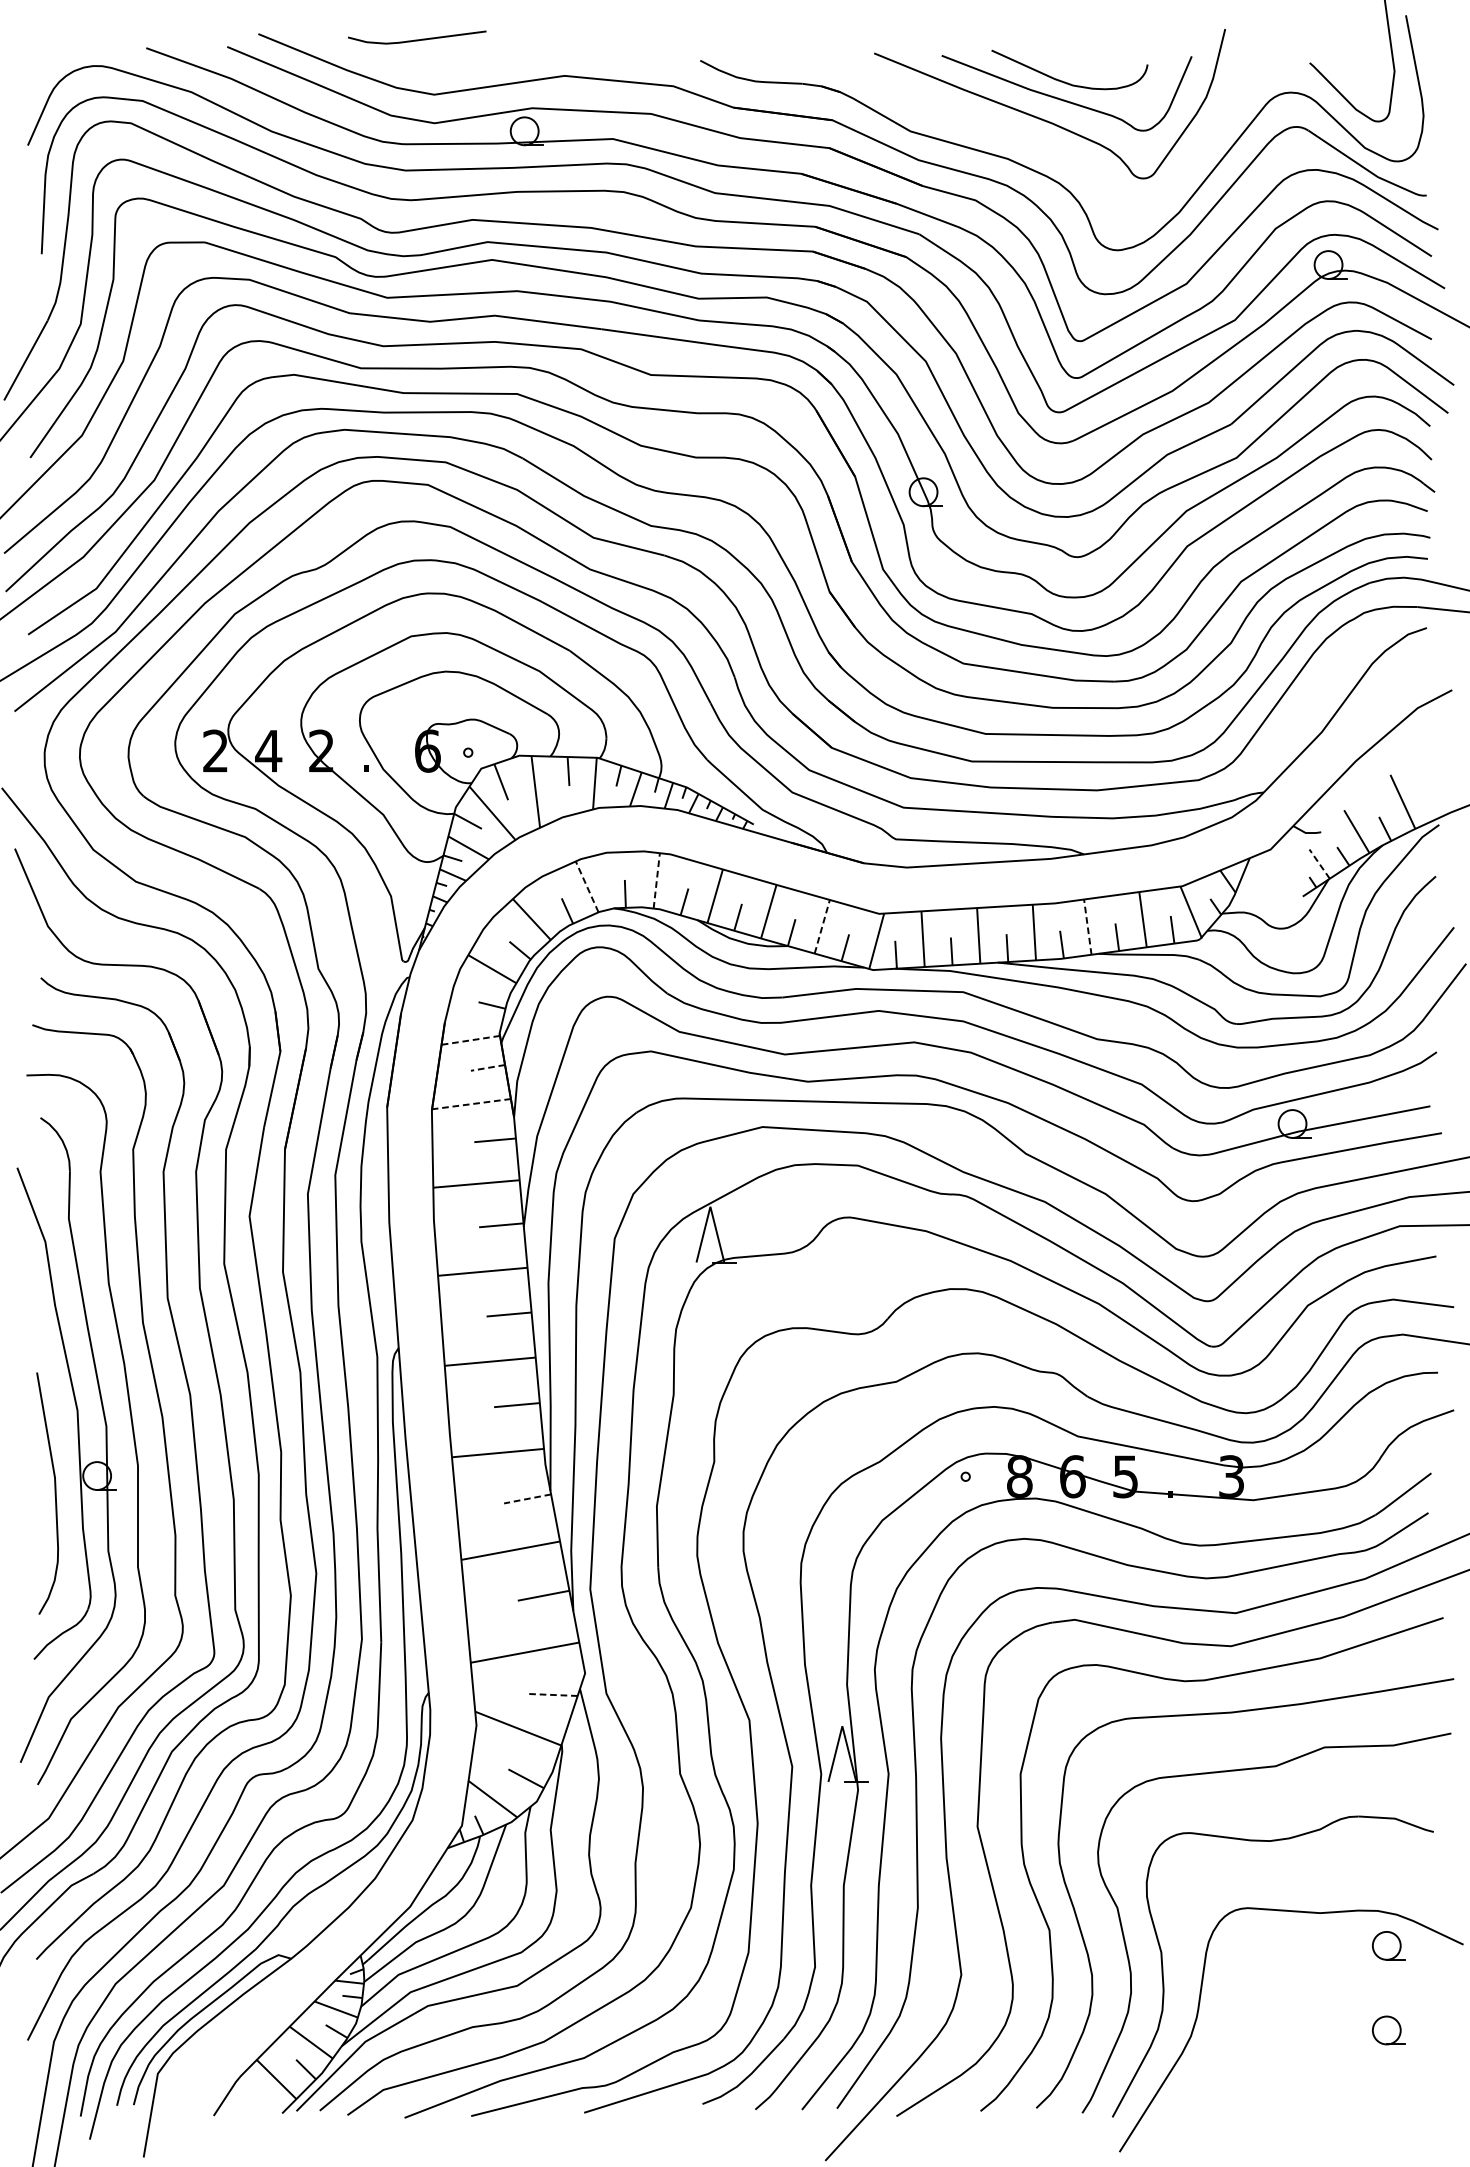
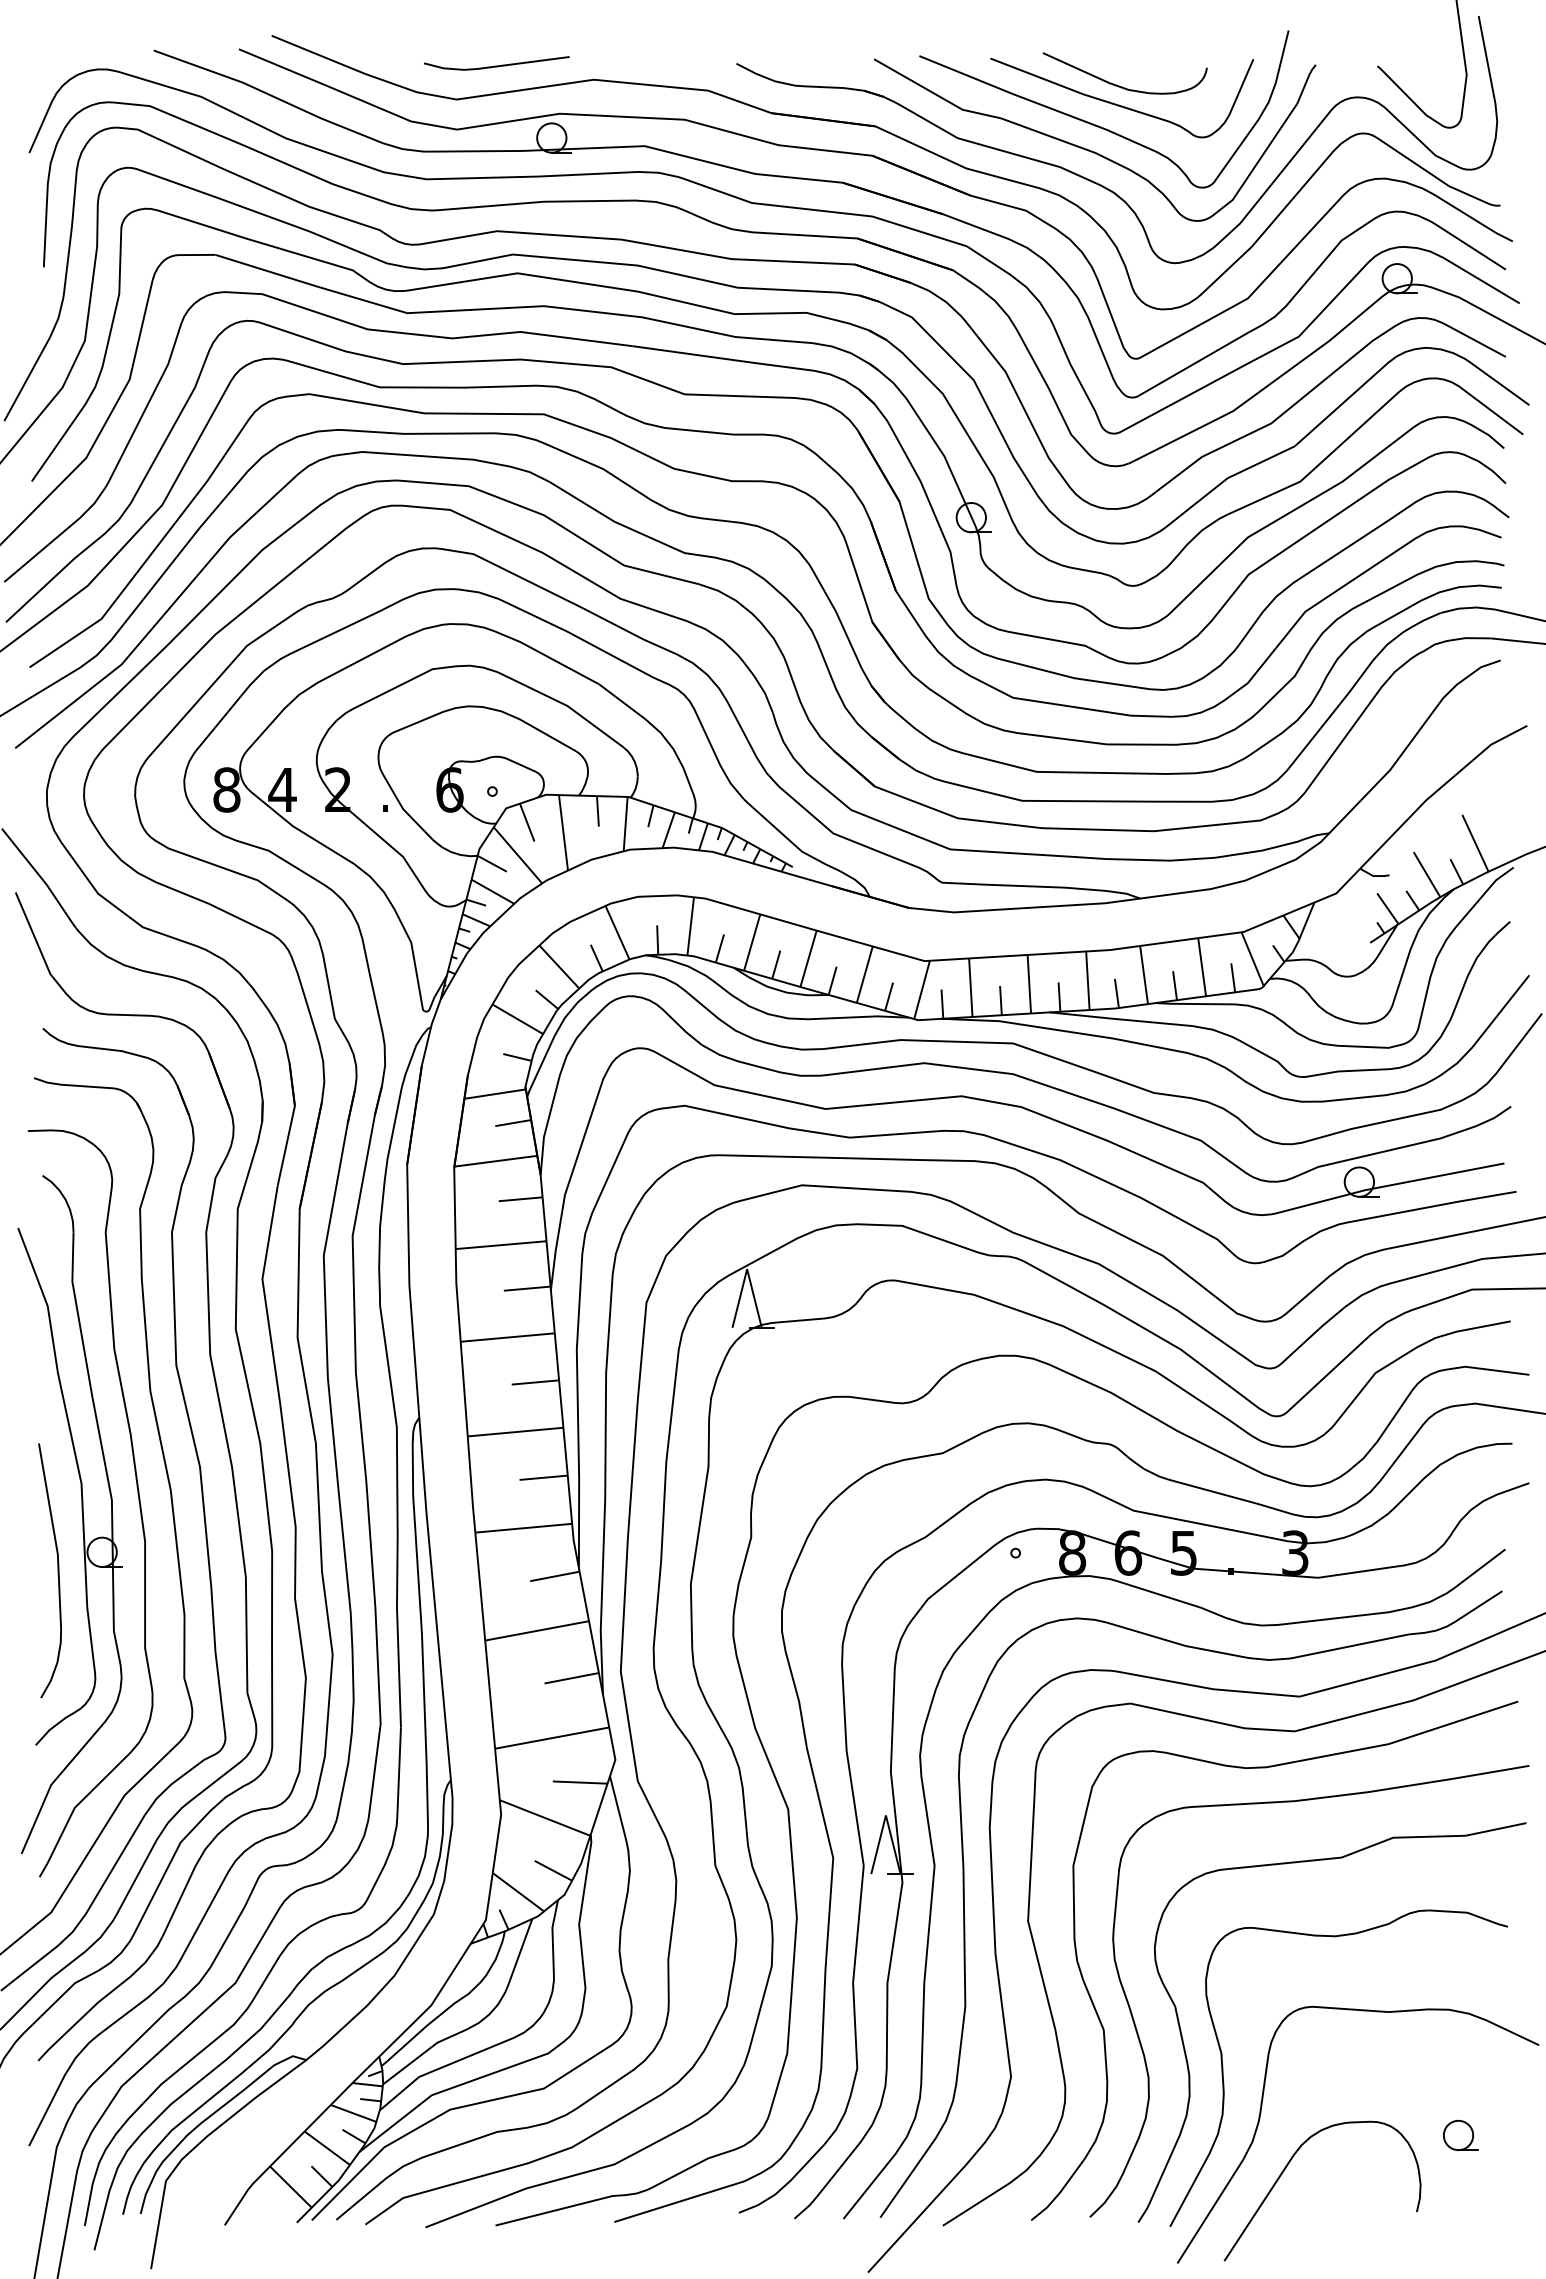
line: (416, 39) -> (496, 65), moved
part: (1035, 142) -> (1089, 149), added
text: (215, 750) -> (226, 789), 2 -> 8
line: (1319, 863) -> (1387, 908), dashed -> solid
line: (656, 880) -> (690, 925), dashed -> solid
line: (587, 886) -> (617, 932), dashed -> solid
line: (821, 926) -> (864, 974), dashed -> solid
line: (1088, 926) -> (1144, 974), dashed -> solid
line: (470, 1040) -> (494, 1094), dashed -> solid
line: (487, 1068) -> (512, 1123), dashed -> solid
line: (471, 1104) -> (495, 1161), dashed -> solid
line: (527, 1498) -> (554, 1576), dashed -> solid
line: (551, 1694) -> (579, 1782), dashed -> solid
part: (1388, 1944) -> (1460, 2045), removed
curve: (1223, 2061) -> (1286, 2168), added

